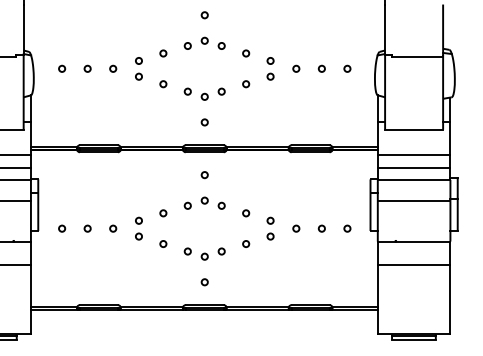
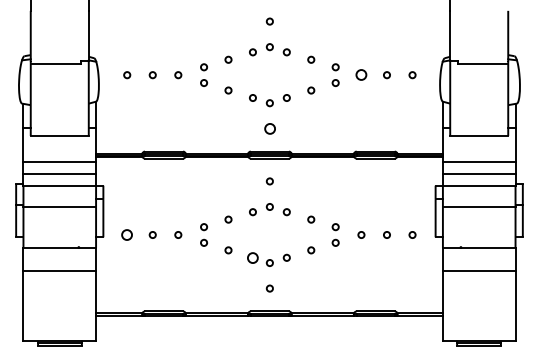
circle: (296, 69) -> (361, 75), size x1.6
circle: (204, 122) -> (269, 128), size x1.6
circle: (62, 228) -> (127, 234), size x1.6
circle: (187, 251) -> (252, 257), size x1.6

